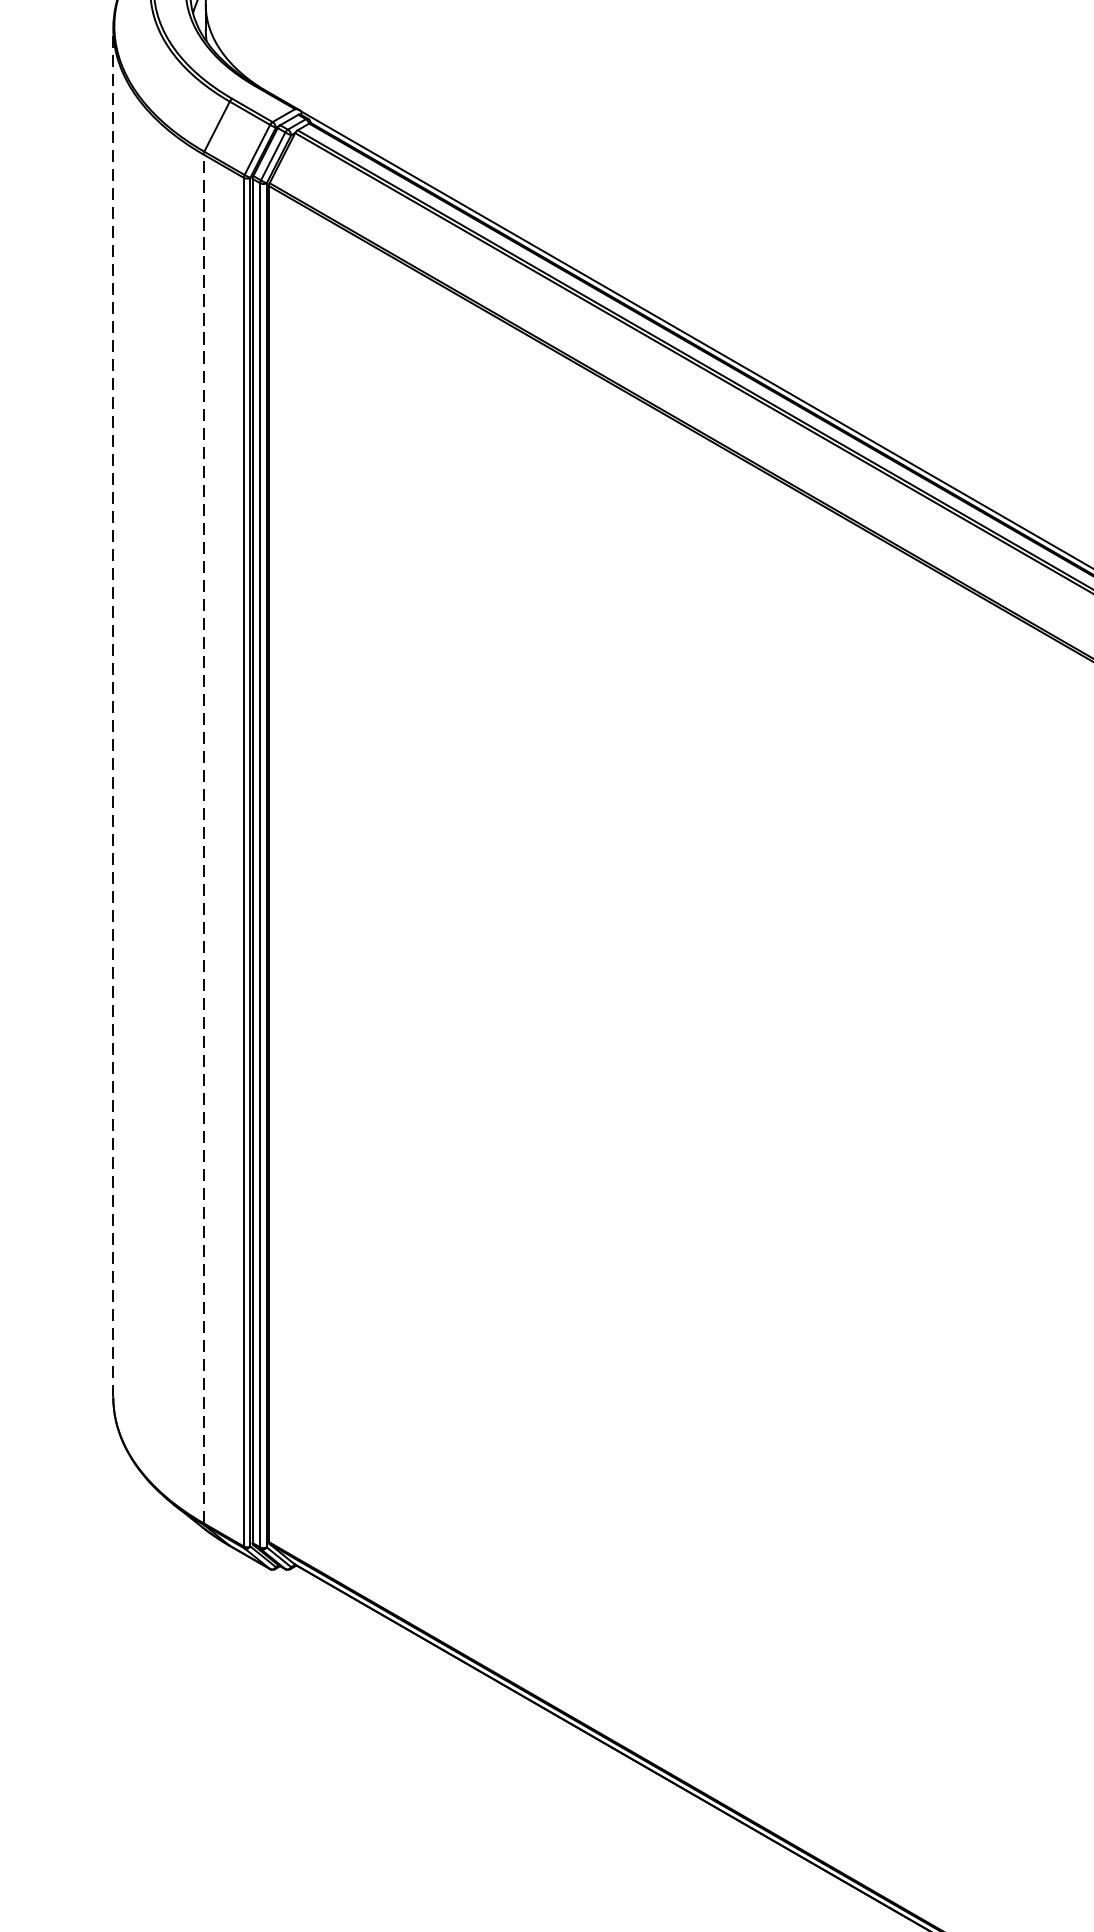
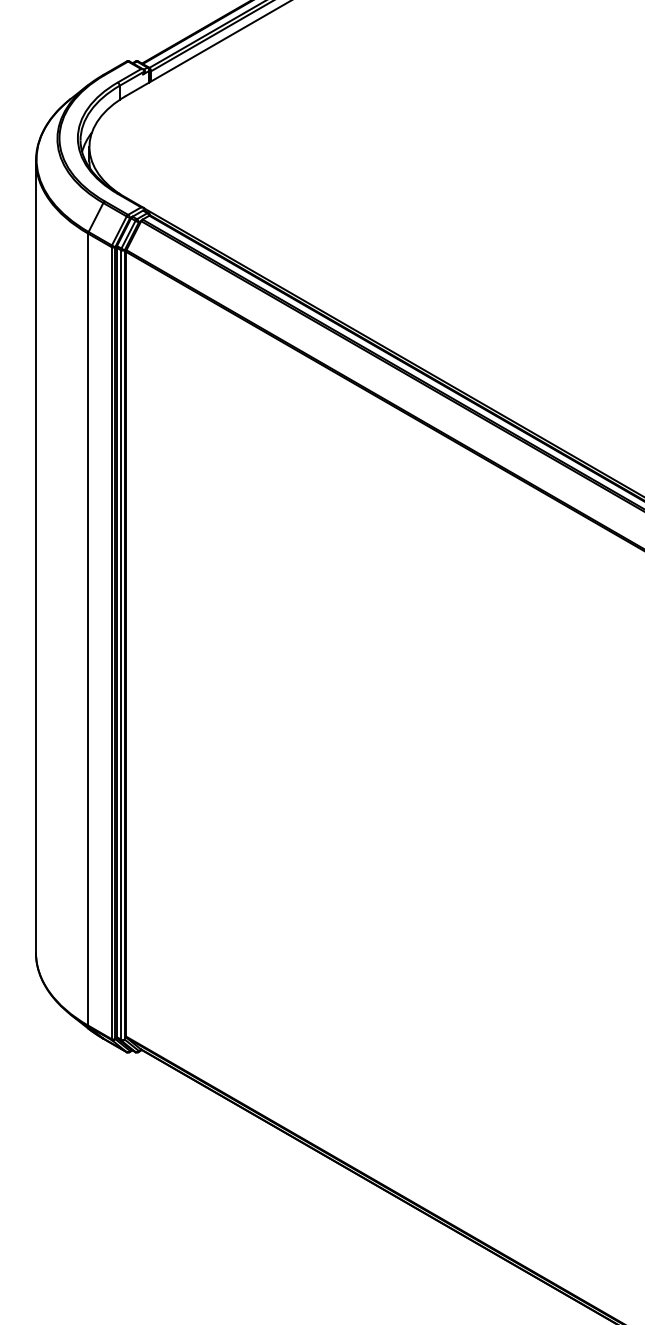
line: (112, 712) -> (35, 556), dashed -> solid
line: (204, 838) -> (88, 629), dashed -> solid

